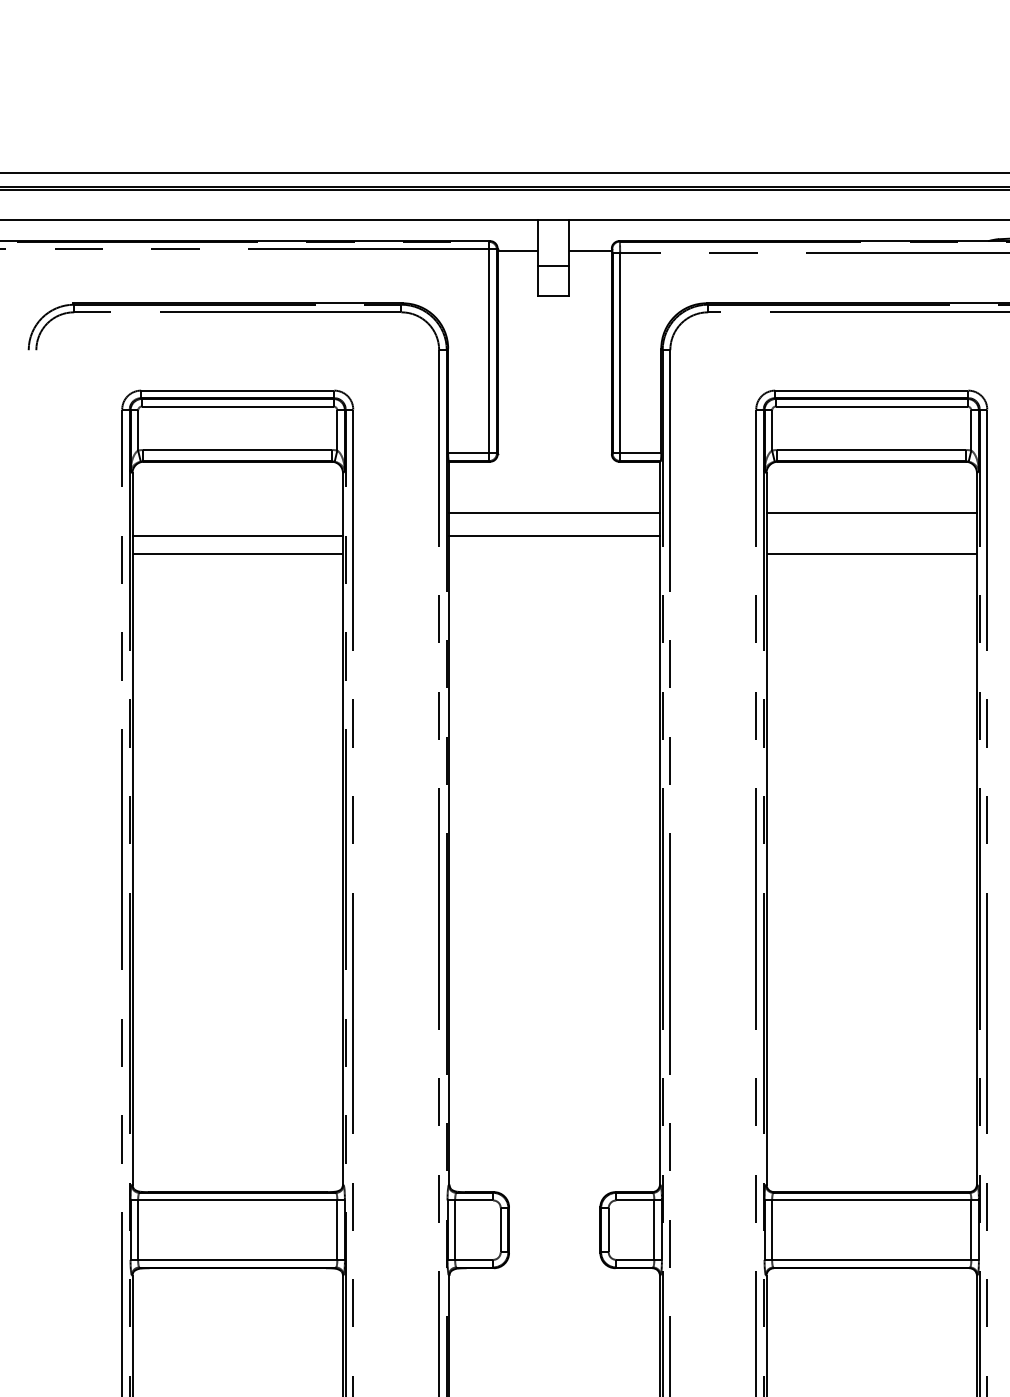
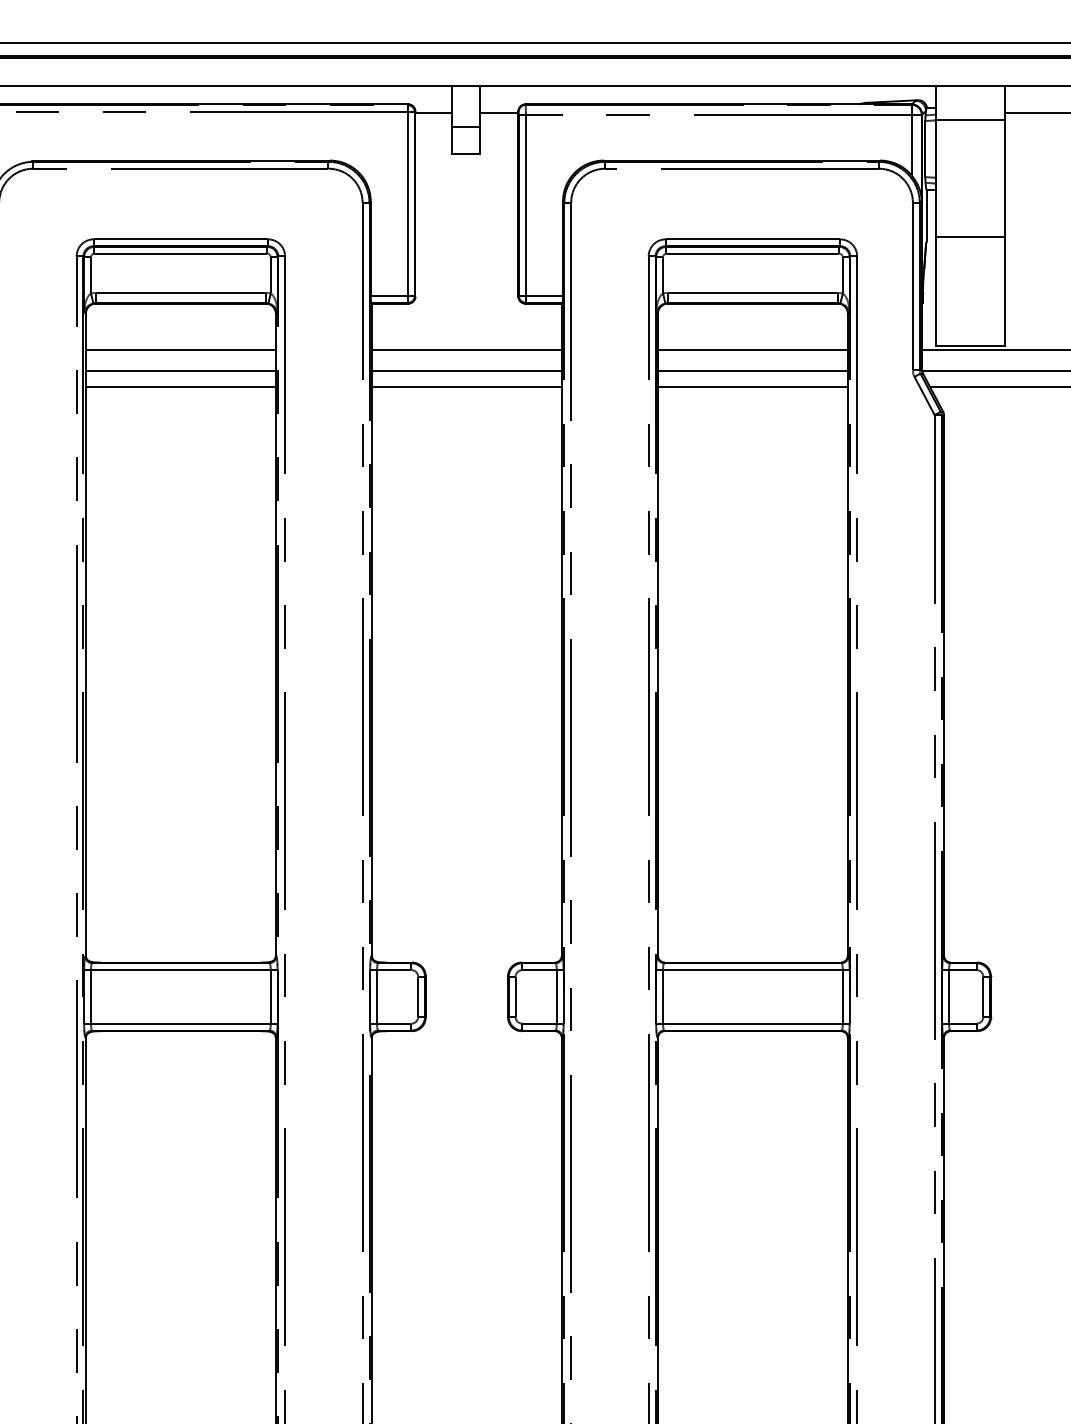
line: (237, 512) -> (180, 349), added
line: (871, 535) -> (752, 370), added
line: (554, 553) -> (466, 386), added

